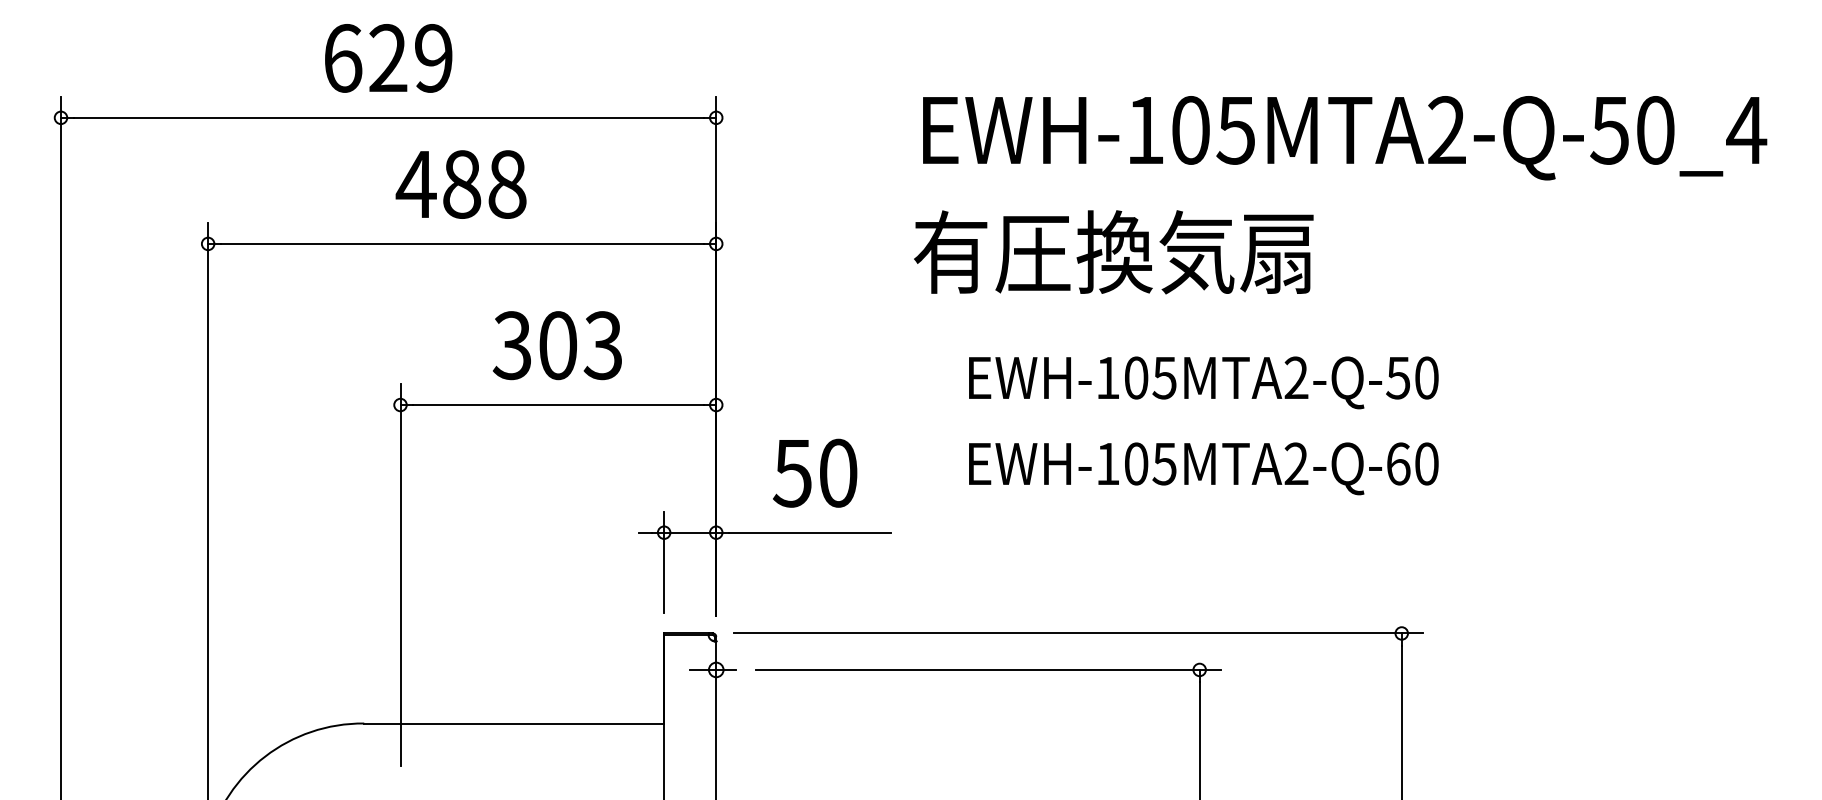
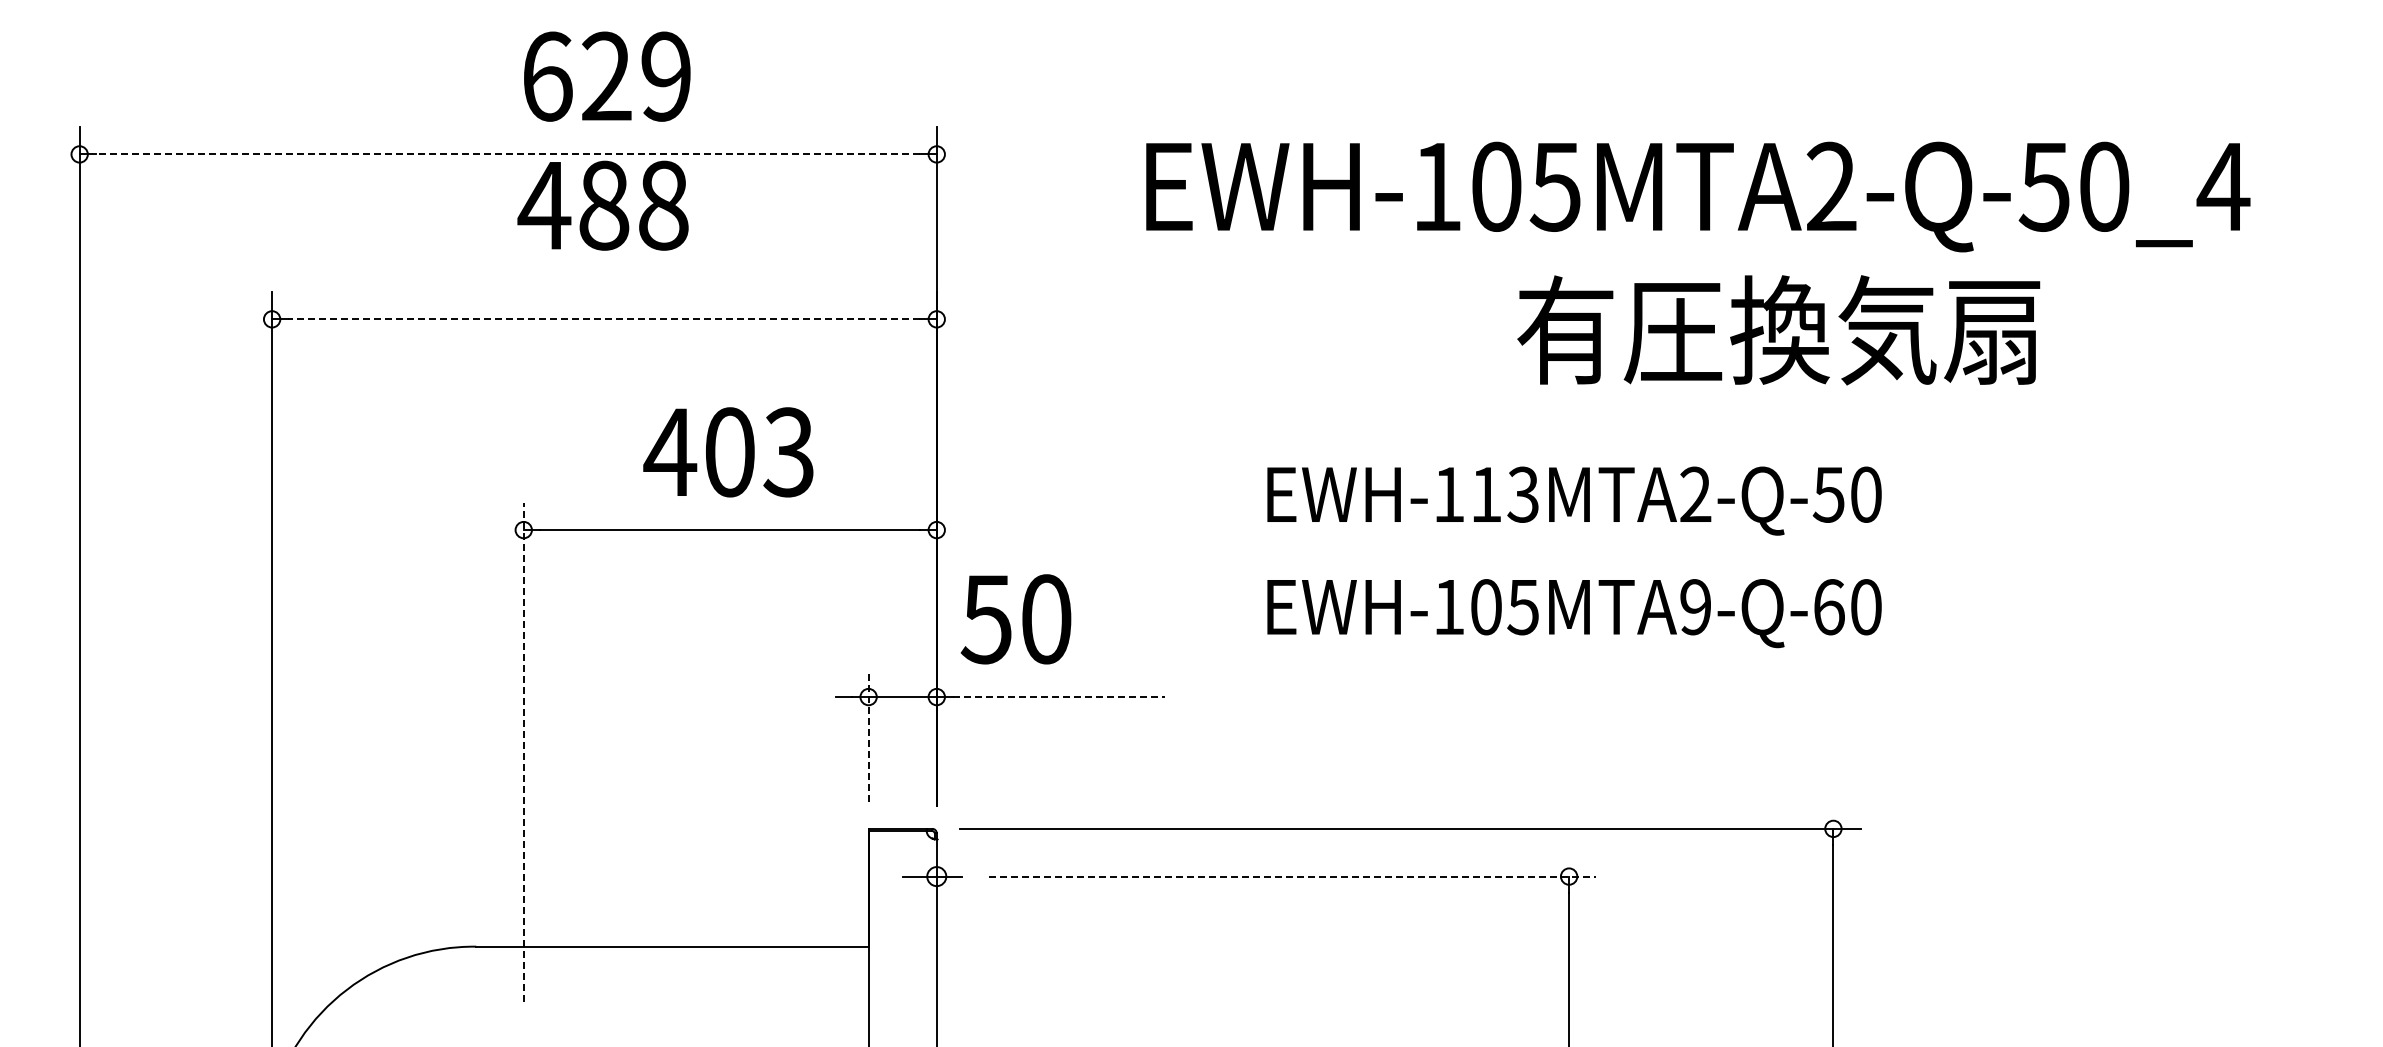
text: (388, 58) -> (607, 76), moved
line: (388, 117) -> (507, 154), solid -> dashed
text: (1345, 137) -> (1698, 196), moved
text: (460, 184) -> (602, 205), moved
line: (462, 244) -> (604, 319), solid -> dashed
text: (1113, 252) -> (1778, 330), moved
text: (512, 345) -> (670, 452), 303 -> 403
text: (1150, 377) -> (1504, 494), EWH-105MTA2-Q-50 -> EWH-113MTA2-Q-50
text: (1296, 464) -> (1695, 607), EWH-105MTA2-Q-60 -> EWH-105MTA9-Q-60
text: (814, 473) -> (1015, 619), moved
line: (809, 533) -> (1058, 697), solid -> dashed
line: (664, 562) -> (868, 735), solid -> dashed
line: (400, 575) -> (523, 752), solid -> dashed
line: (988, 669) -> (1292, 876), solid -> dashed

